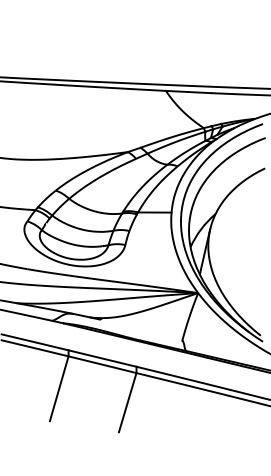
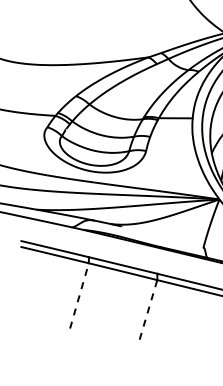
line: (59, 388) -> (79, 295), solid -> dashed
line: (127, 402) -> (148, 309), solid -> dashed

